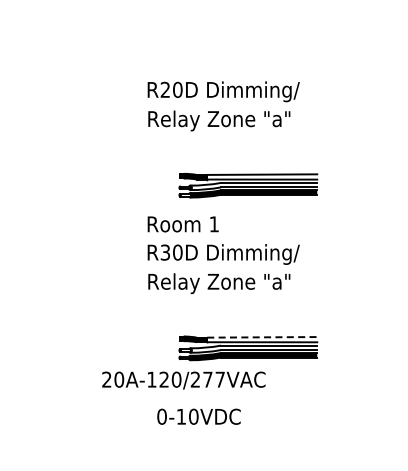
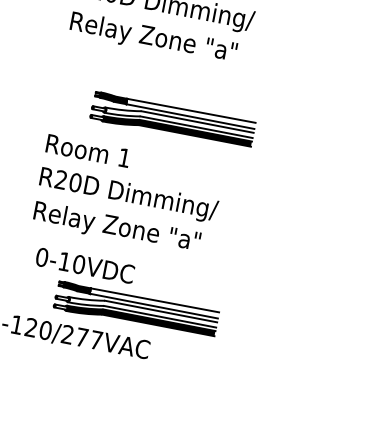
text: (164, 252) -> (60, 179), R30D -> R20D
line: (262, 337) -> (155, 300), dashed -> solid
text: (198, 416) -> (84, 265), moved

